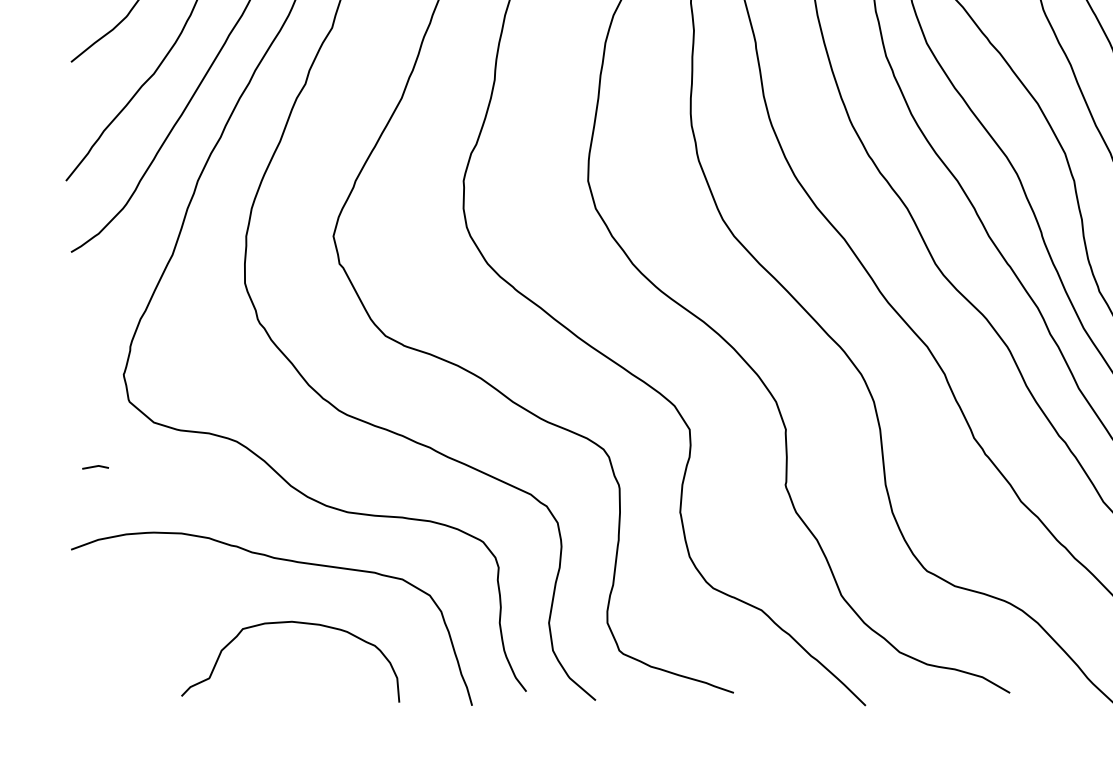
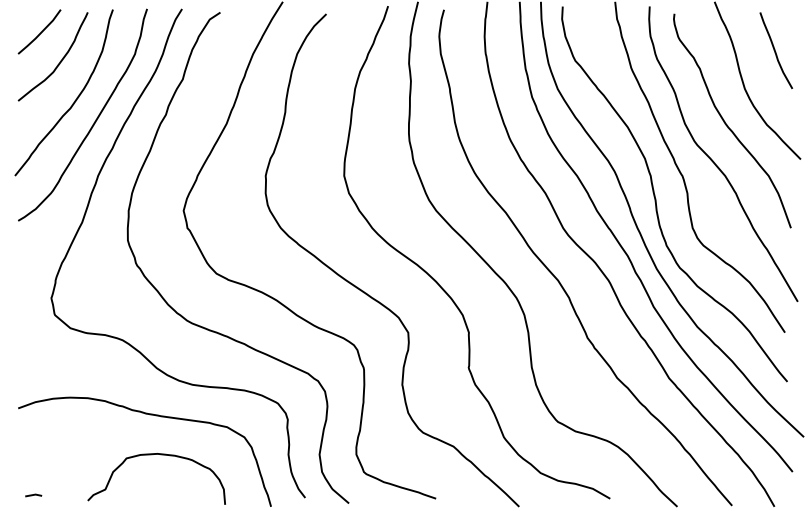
line: (95, 467) -> (33, 495), moved

